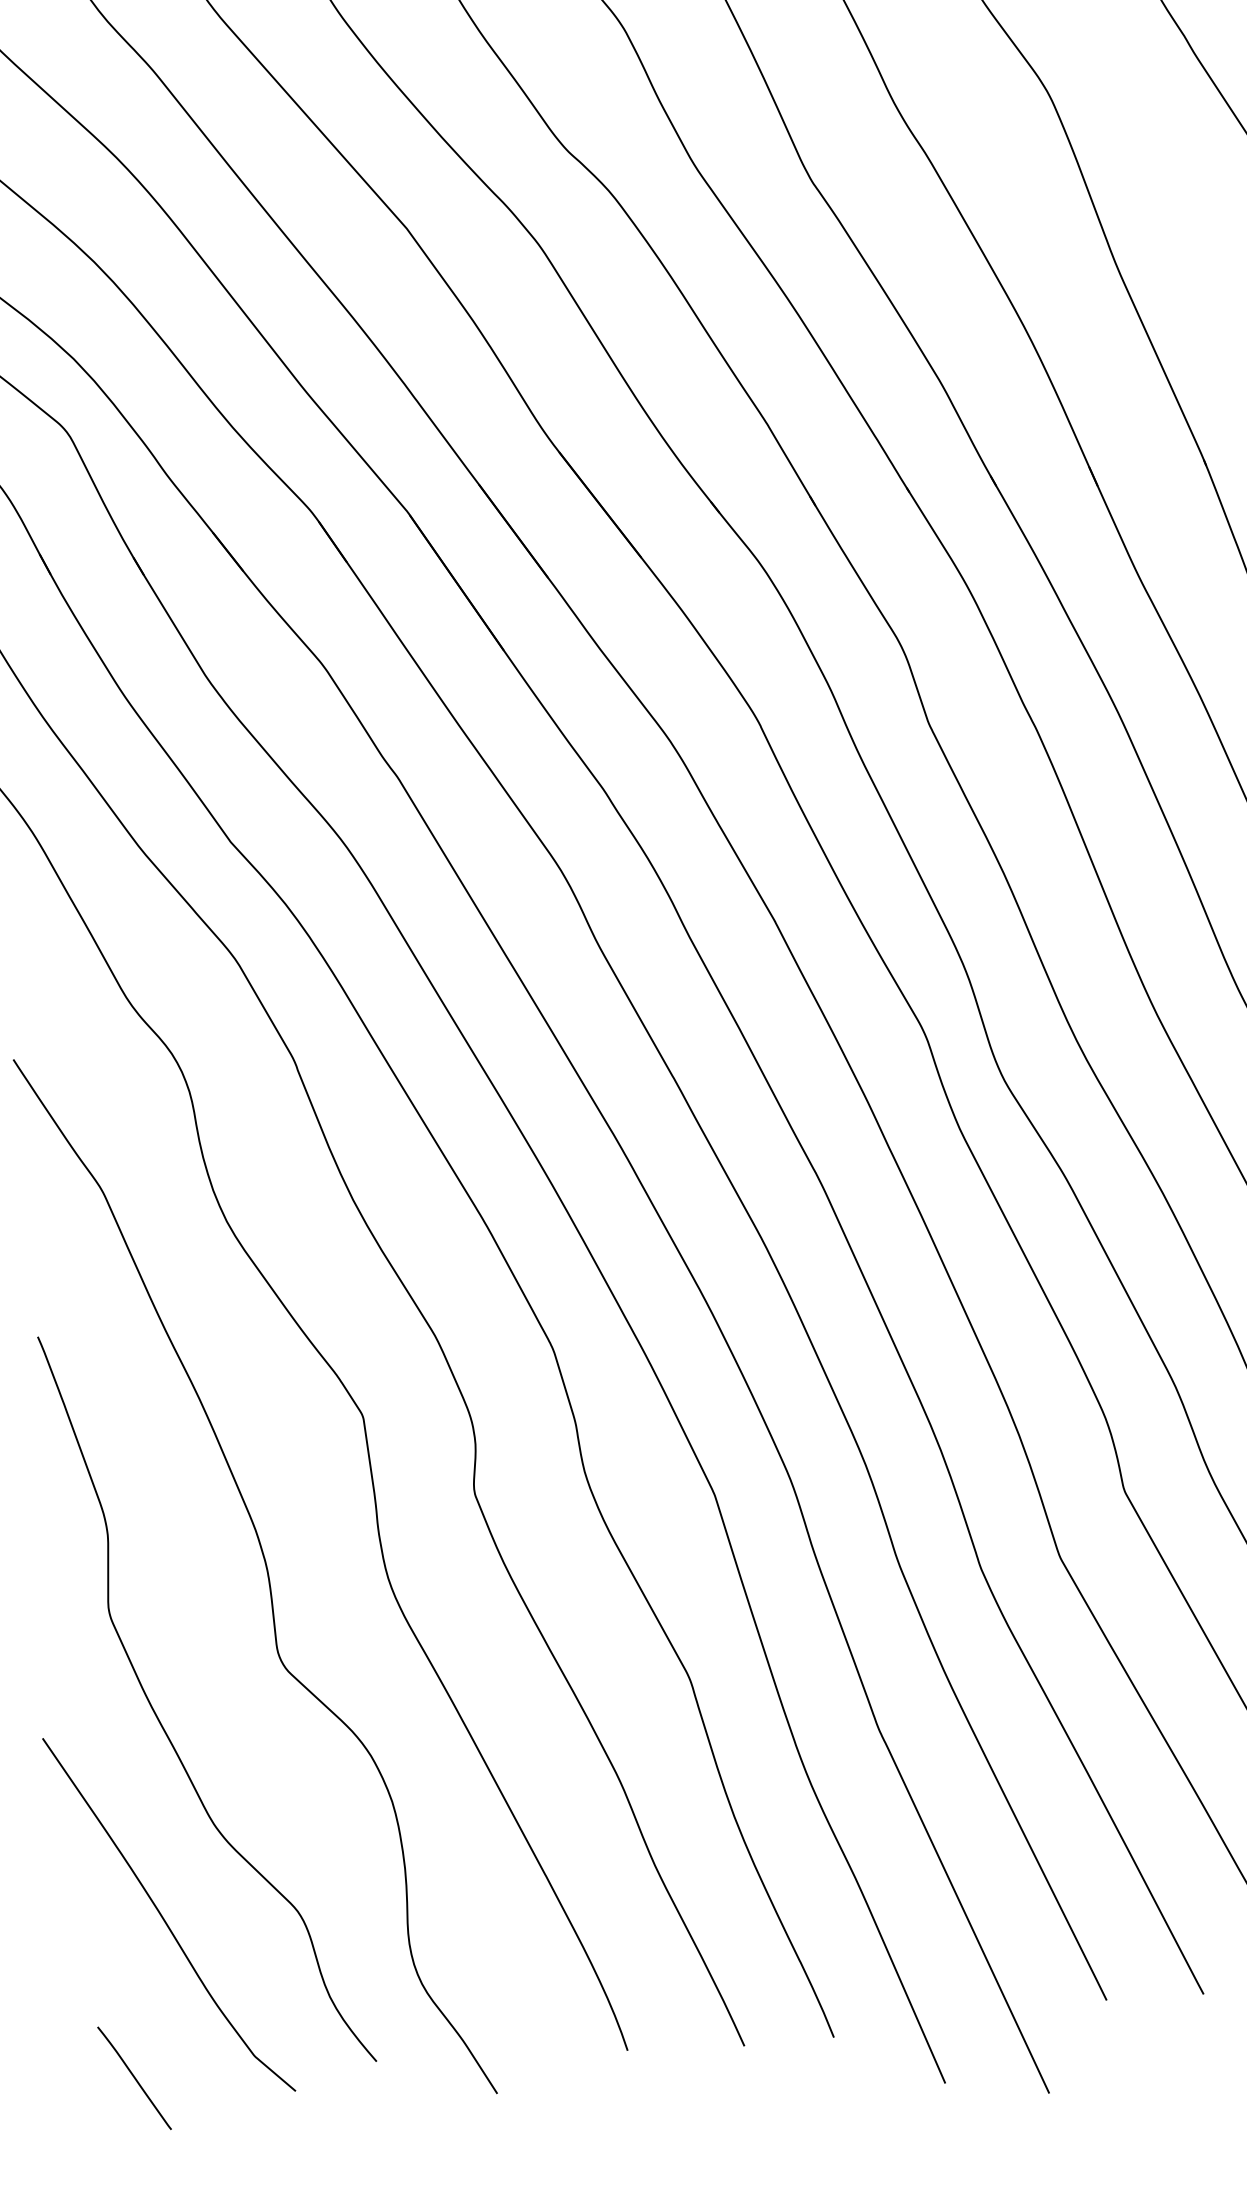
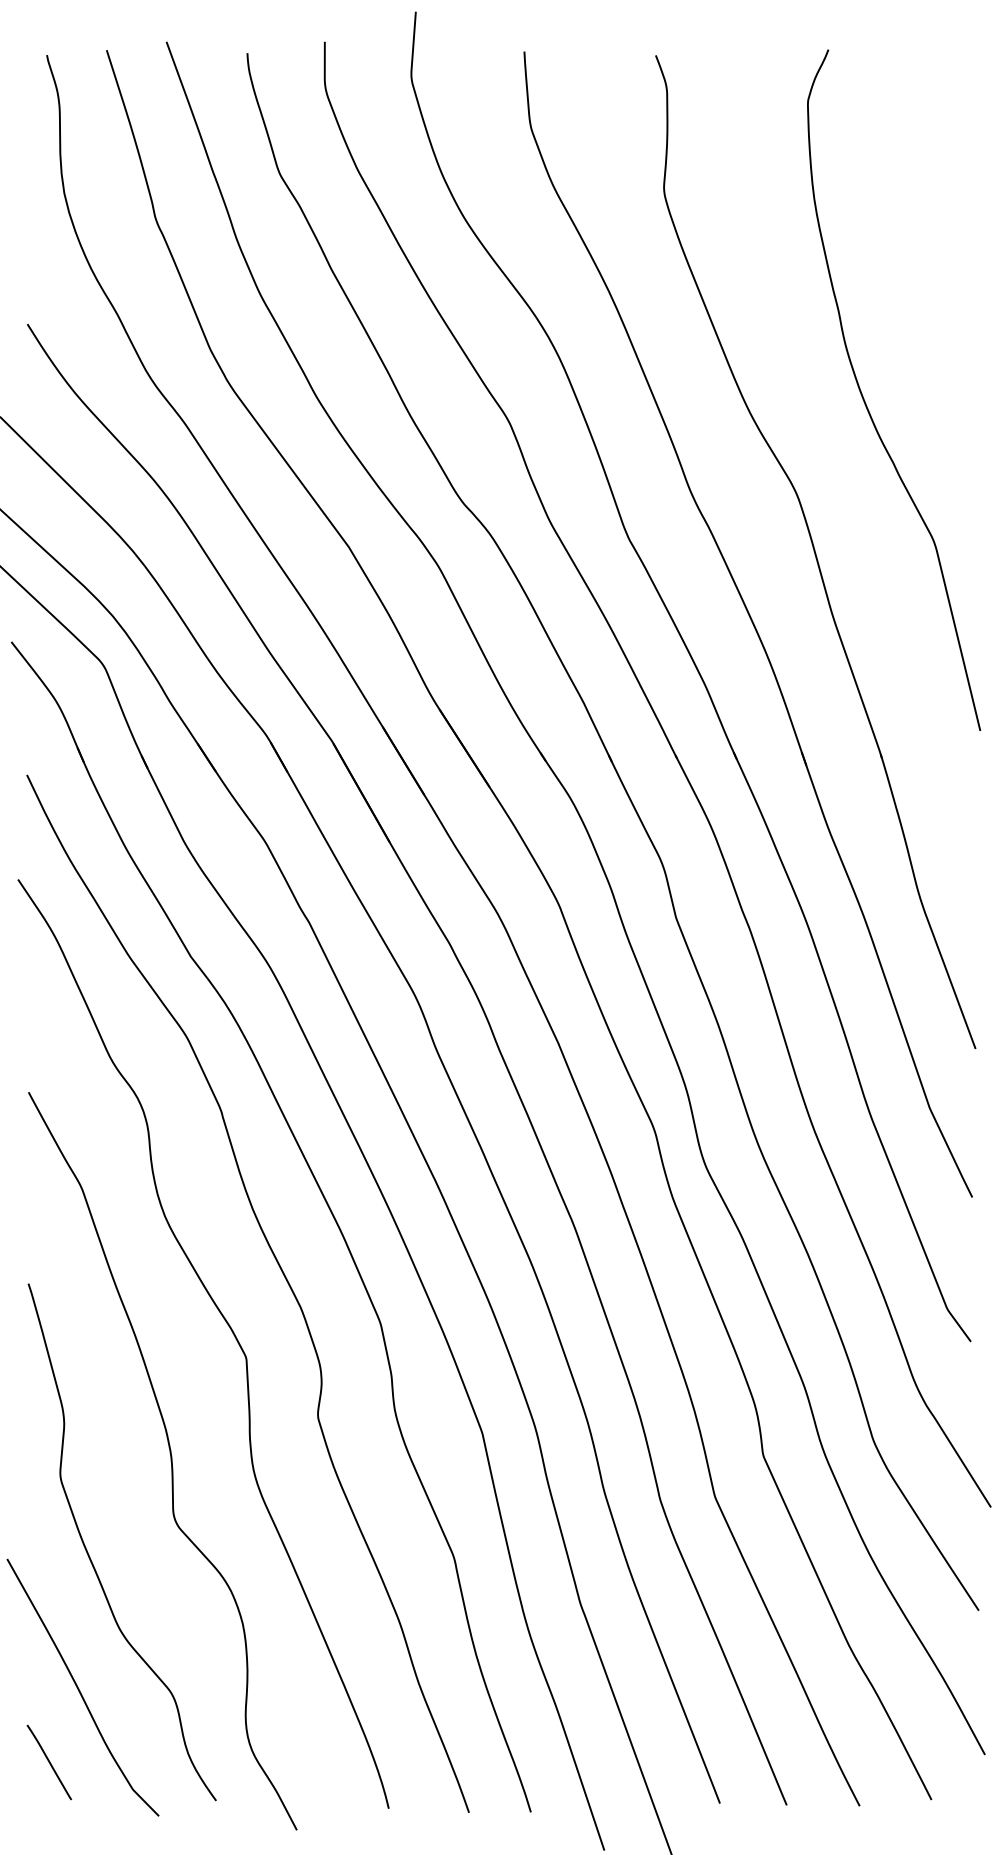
line: (134, 2078) -> (49, 1762), moved

